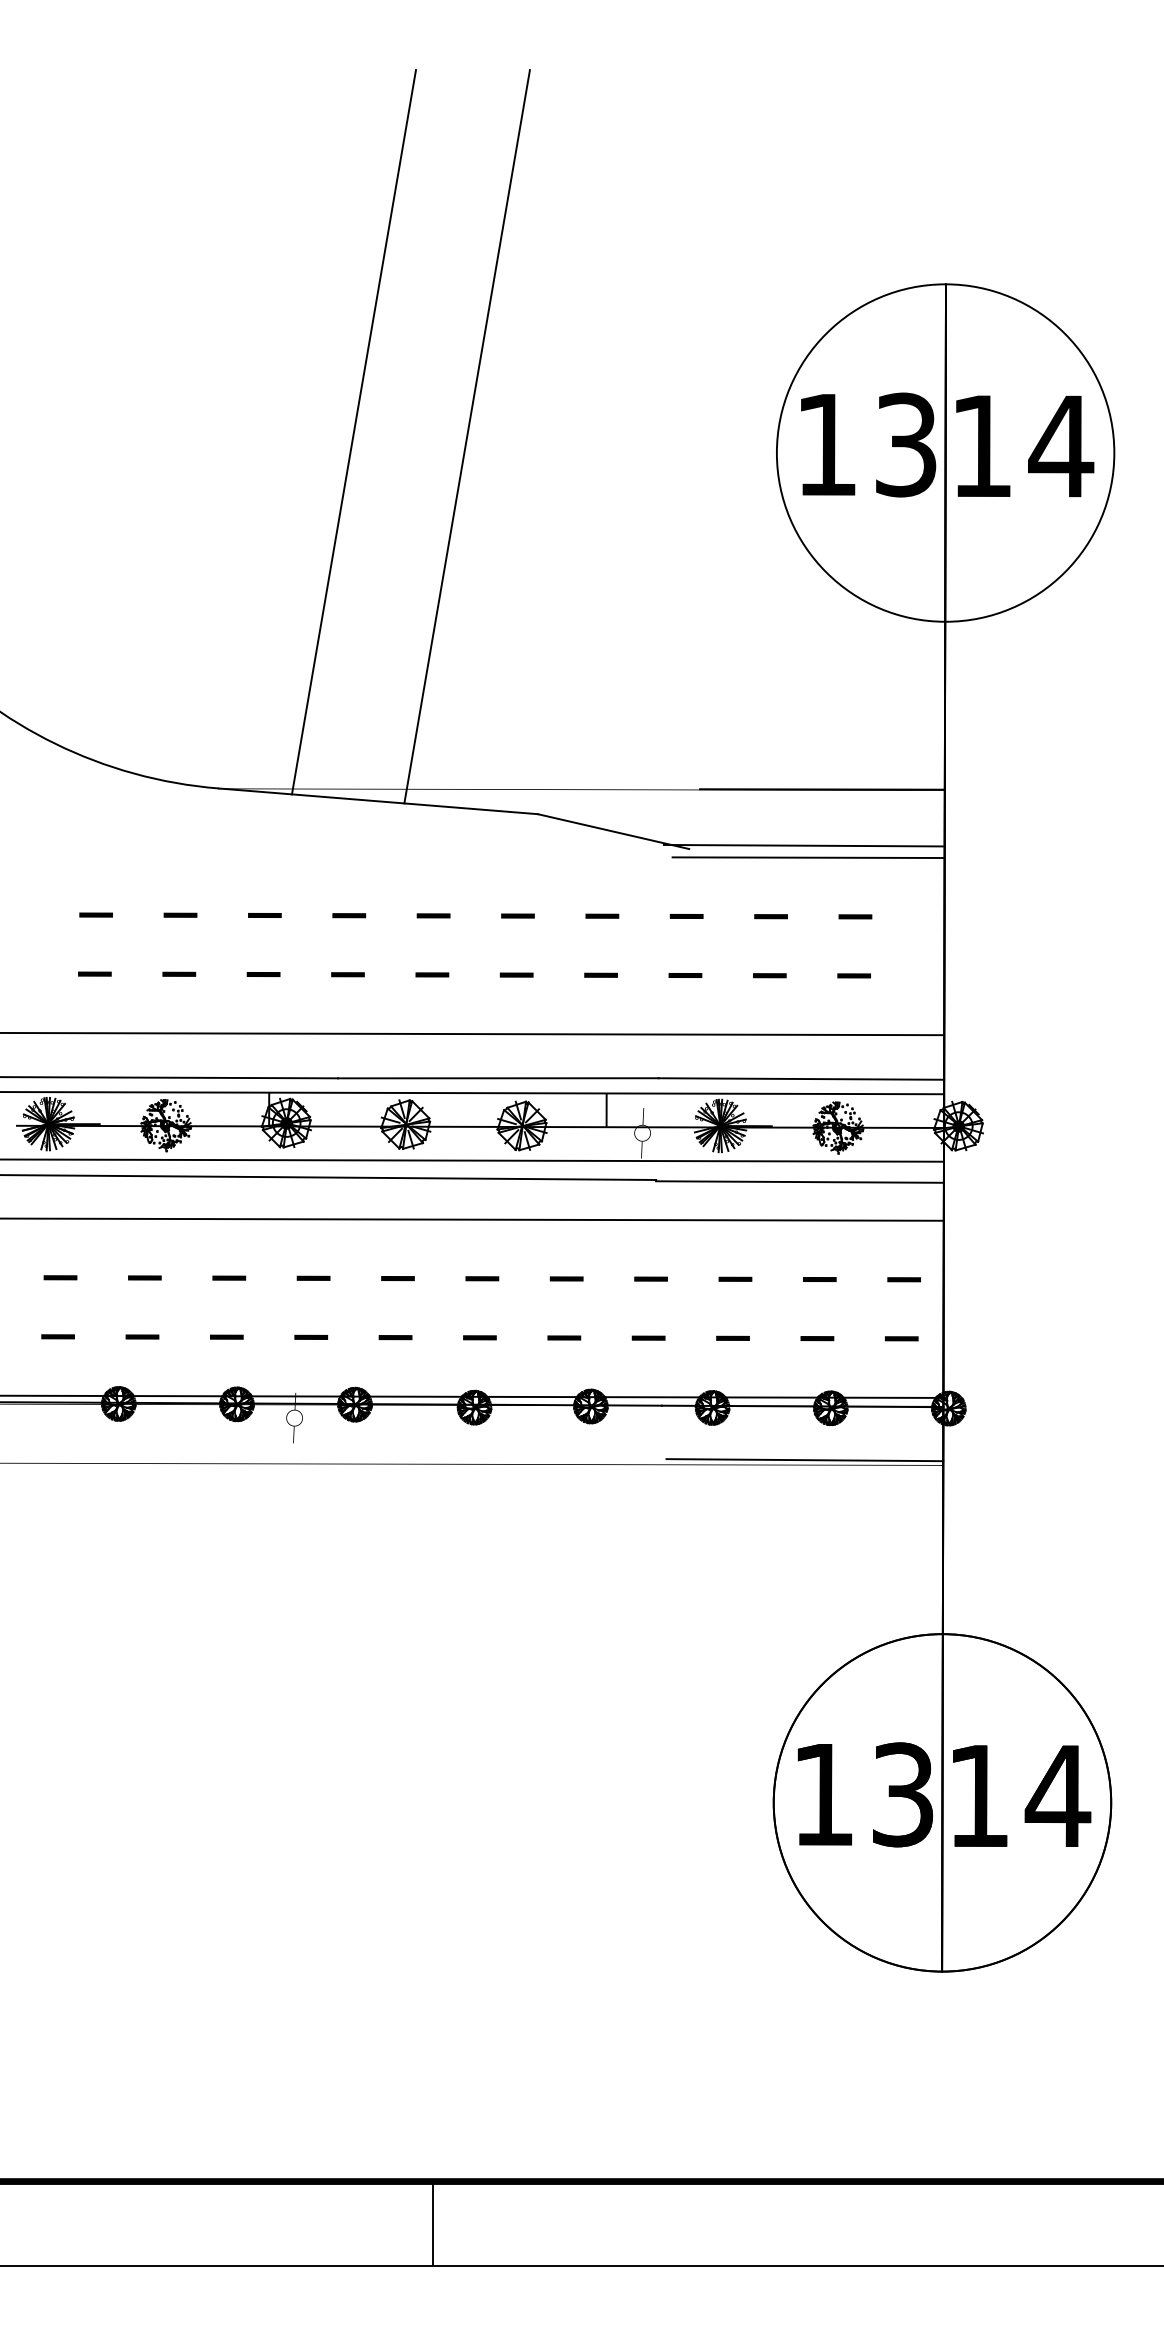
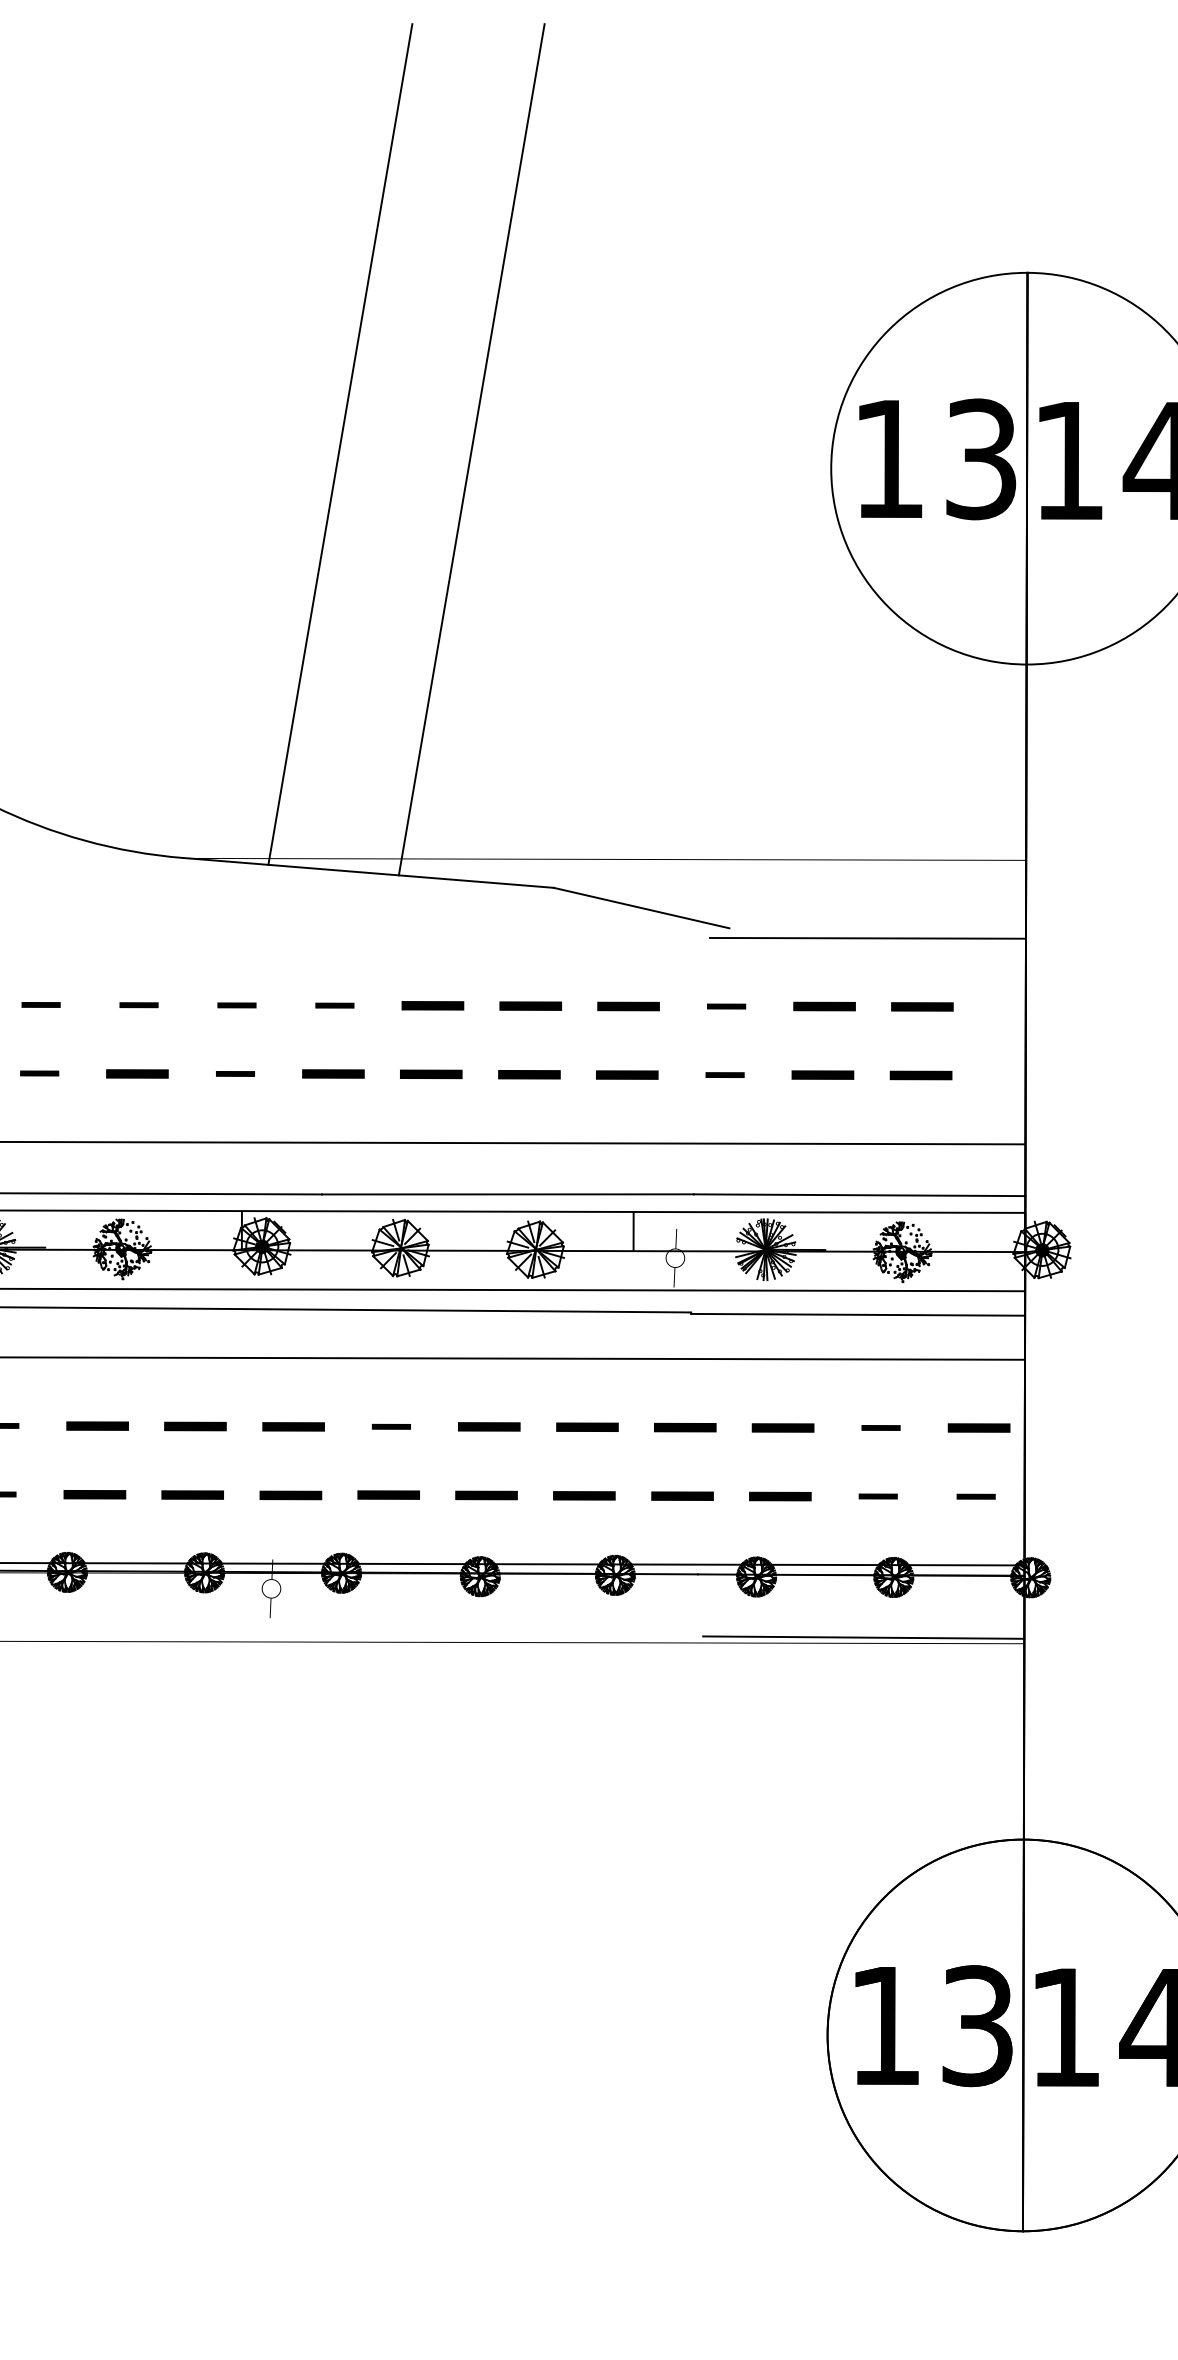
line: (822, 789) -> (884, 859), removed
line: (803, 845) -> (862, 924), removed
part: (433, 915) -> (432, 1005), size x1.6
part: (517, 915) -> (530, 1005), size x1.6
part: (602, 915) -> (628, 1005), size x1.6
part: (770, 916) -> (823, 1006), size x1.6
part: (855, 916) -> (922, 1006), size x1.6
part: (179, 973) -> (137, 1072), size x1.6
part: (347, 974) -> (332, 1073), size x1.6
part: (432, 974) -> (431, 1073), size x1.6
part: (516, 974) -> (529, 1073), size x1.6
part: (600, 974) -> (626, 1073), size x1.6
part: (769, 975) -> (822, 1075), size x1.6
part: (853, 975) -> (920, 1075), size x1.6
part: (144, 1277) -> (97, 1425), size x1.6
part: (229, 1277) -> (195, 1425), size x1.6
part: (313, 1277) -> (293, 1425), size x1.6
part: (482, 1278) -> (489, 1426), size x1.6
part: (566, 1278) -> (587, 1426), size x1.6
part: (650, 1278) -> (684, 1426), size x1.6
part: (735, 1278) -> (783, 1426), size x1.6
part: (903, 1279) -> (978, 1427), size x1.6
part: (142, 1336) -> (94, 1494), size x1.6
part: (226, 1336) -> (192, 1494), size x1.6
part: (310, 1336) -> (289, 1494), size x1.6
part: (395, 1337) -> (388, 1495), size x1.6
part: (479, 1337) -> (486, 1495), size x1.6
part: (564, 1337) -> (584, 1495), size x1.6
part: (648, 1337) -> (682, 1495), size x1.6
part: (732, 1337) -> (779, 1495), size x1.6

